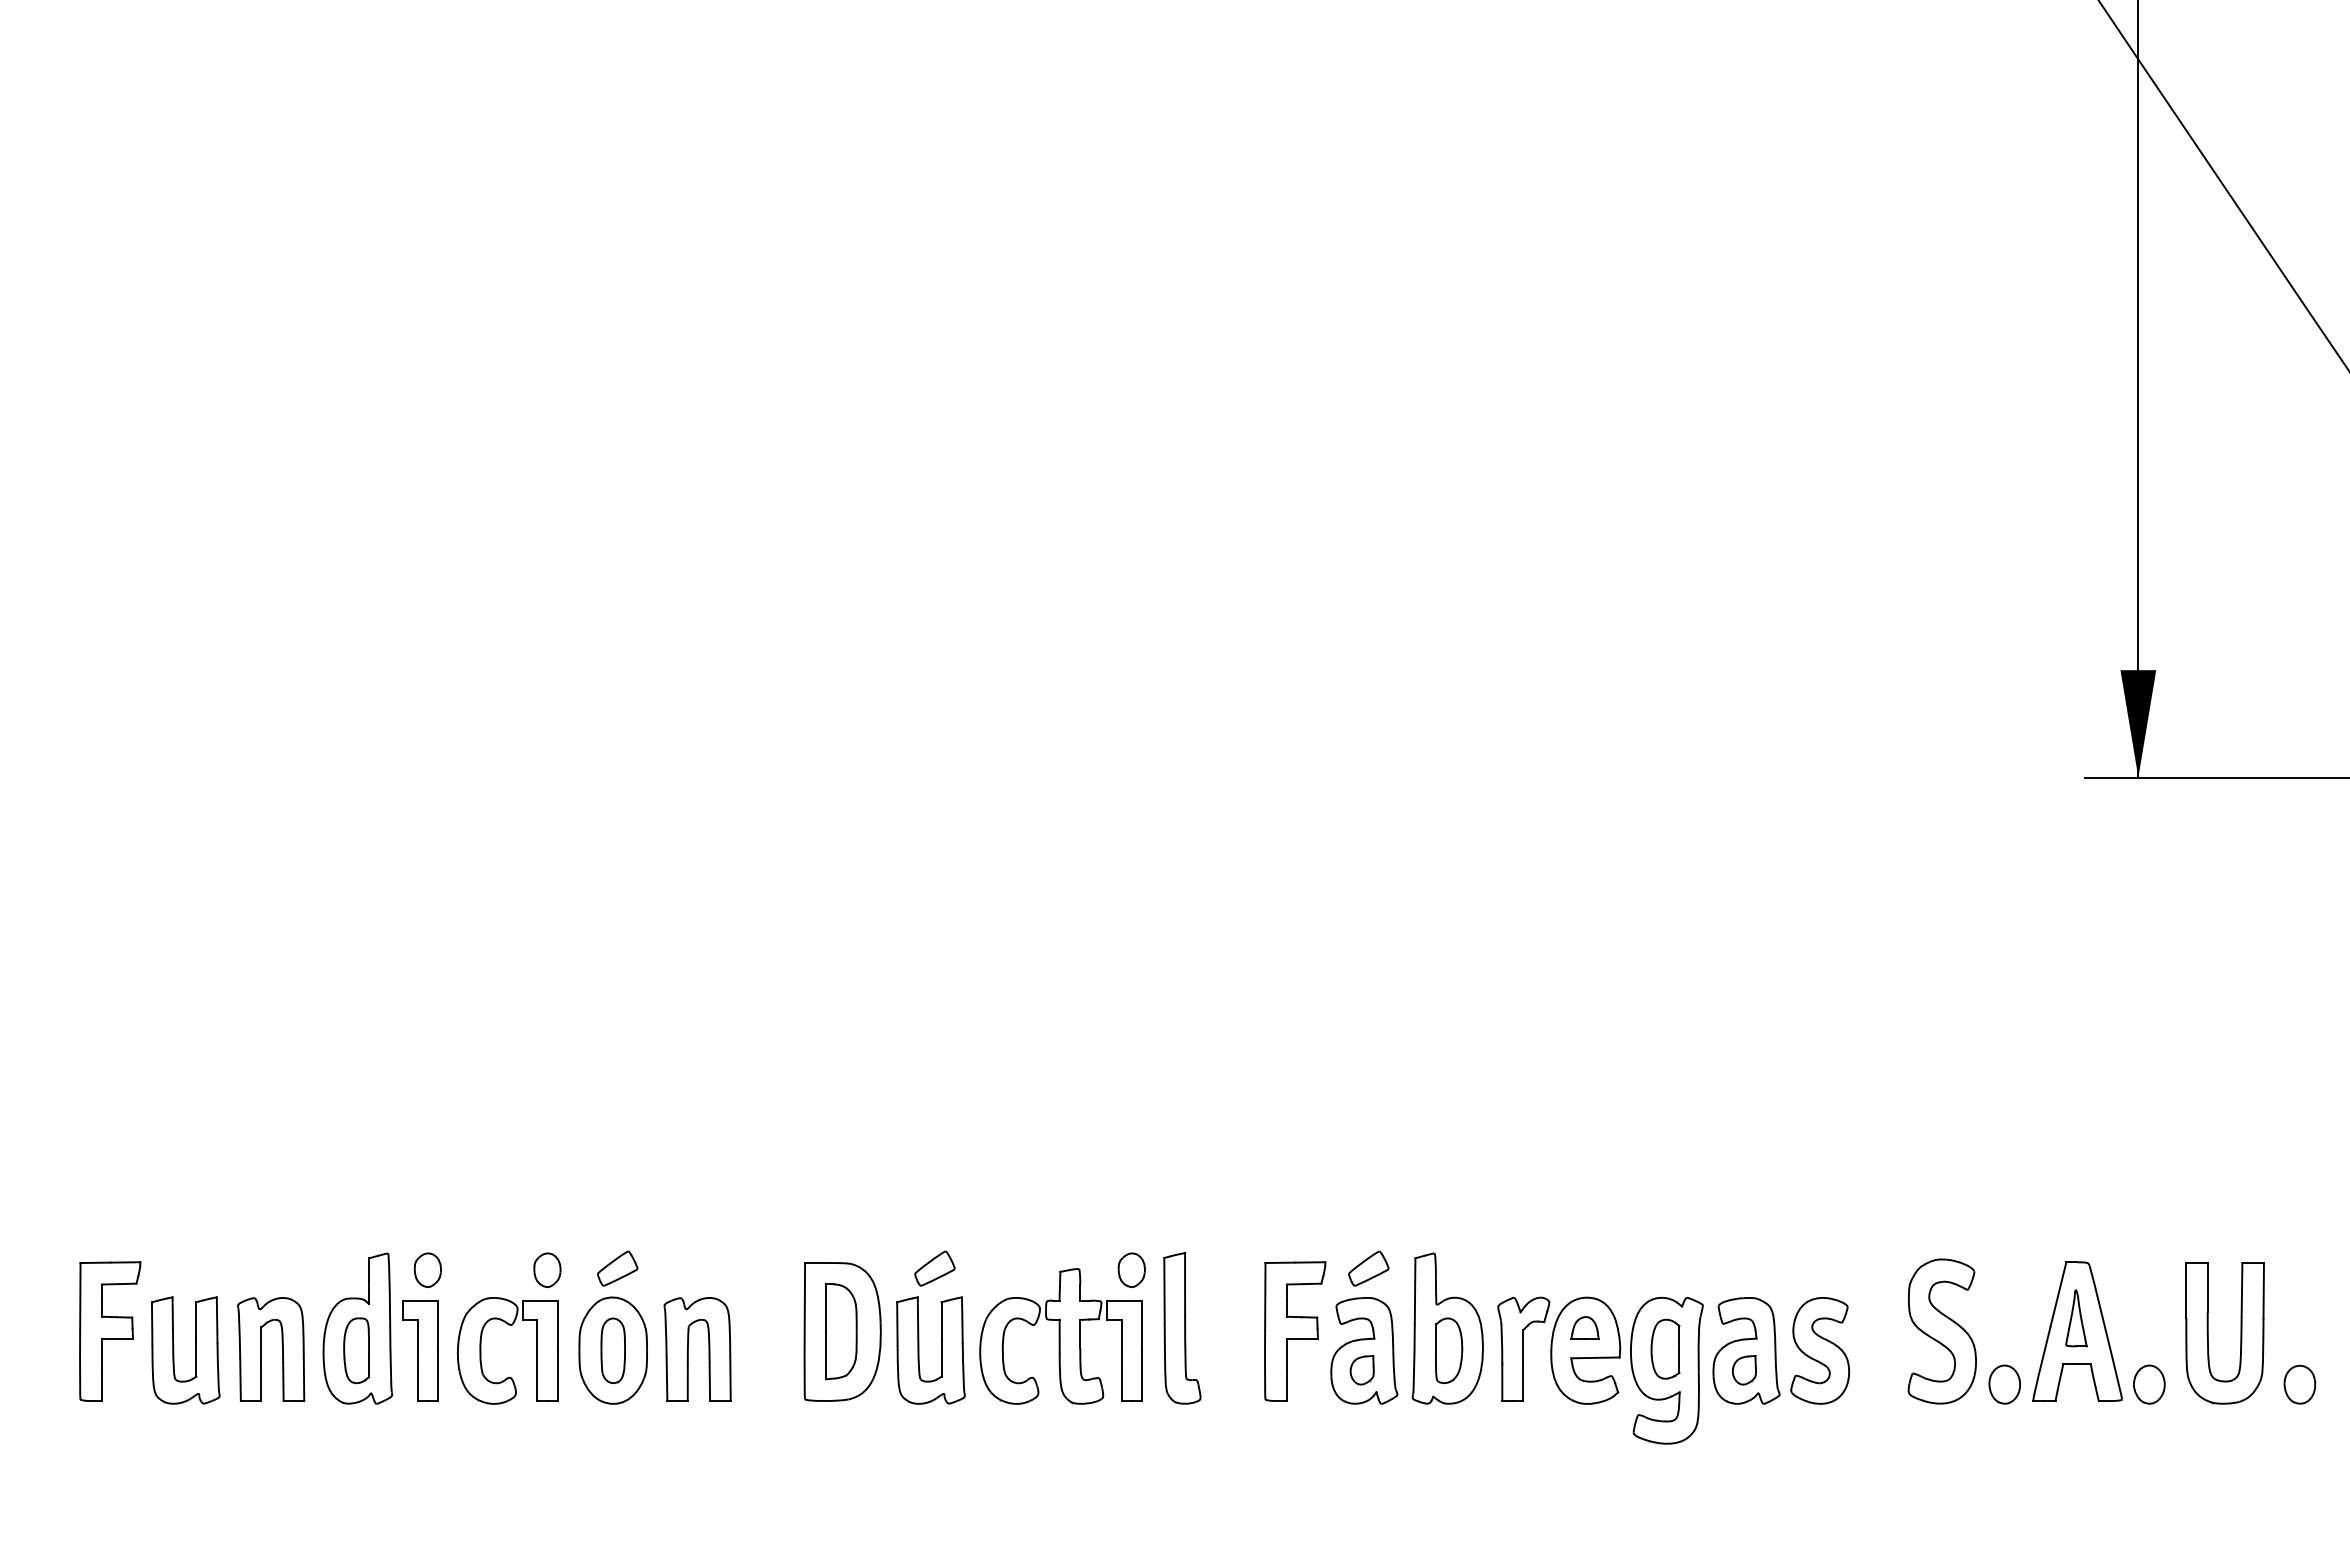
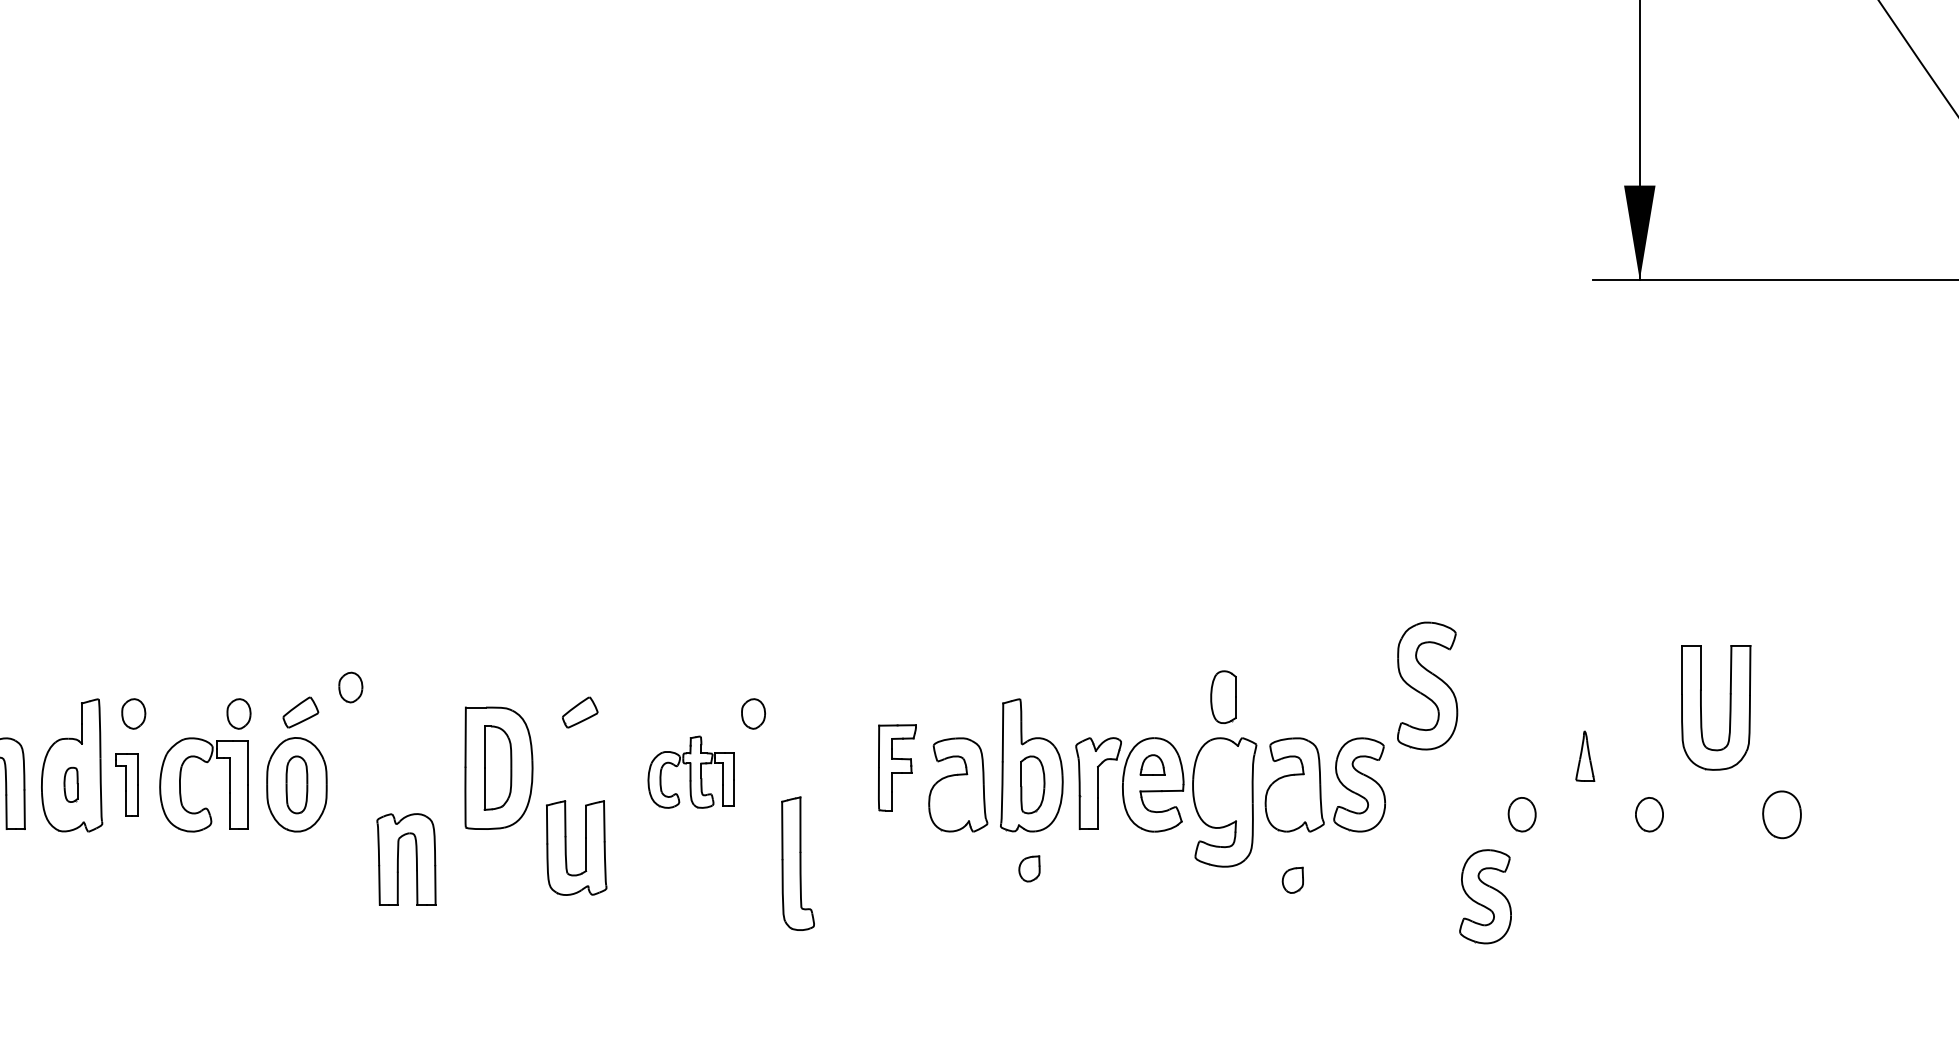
part: (674, 1239) -> (350, 686), added
part: (1368, 1268) -> (961, 712), removed
part: (1182, 1328) -> (798, 863), moved
part: (1295, 1331) -> (897, 767), size x0.7
part: (1941, 1331) -> (1426, 686), moved
part: (2077, 1331) -> (1586, 767), removed
part: (2208, 1333) -> (1701, 708), moved
part: (1060, 1336) -> (690, 772), size x0.6
part: (1665, 1348) -> (1223, 696), moved
part: (688, 1349) -> (398, 859), moved
part: (356, 1350) -> (70, 784), size x0.6
part: (420, 1350) -> (127, 784), size x0.7
part: (919, 1350) -> (566, 848), moved
part: (1361, 1370) -> (1028, 869), moved
part: (1744, 1370) -> (1293, 880), moved
part: (2299, 1384) -> (1781, 814), size x1.4
part: (1962, 1477) -> (1484, 896), added

